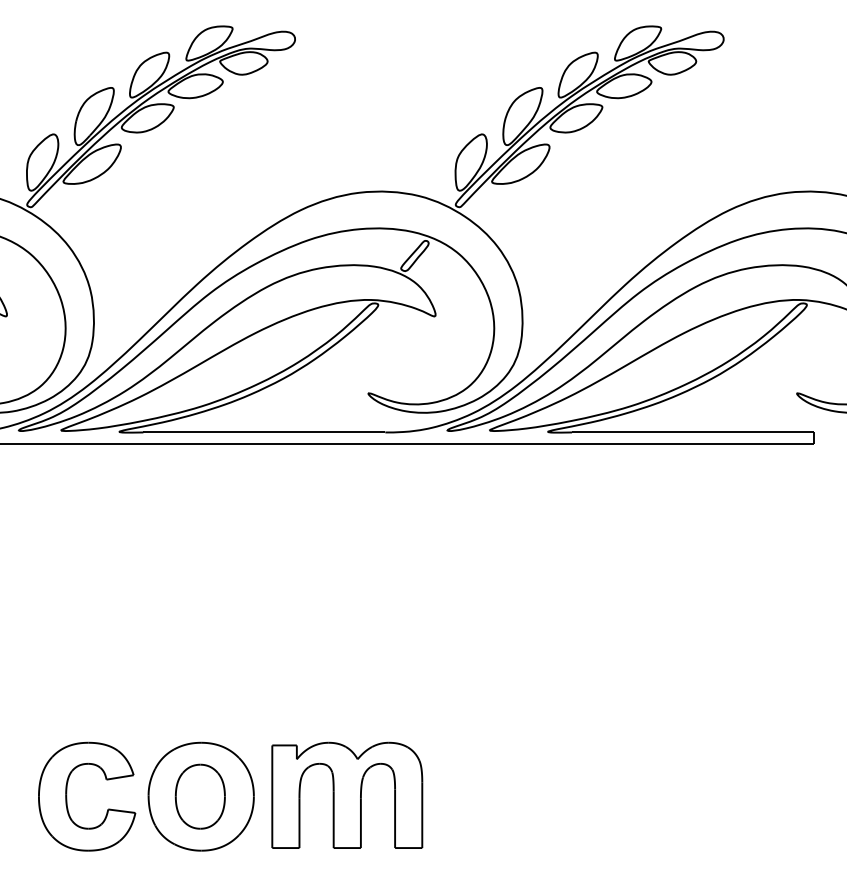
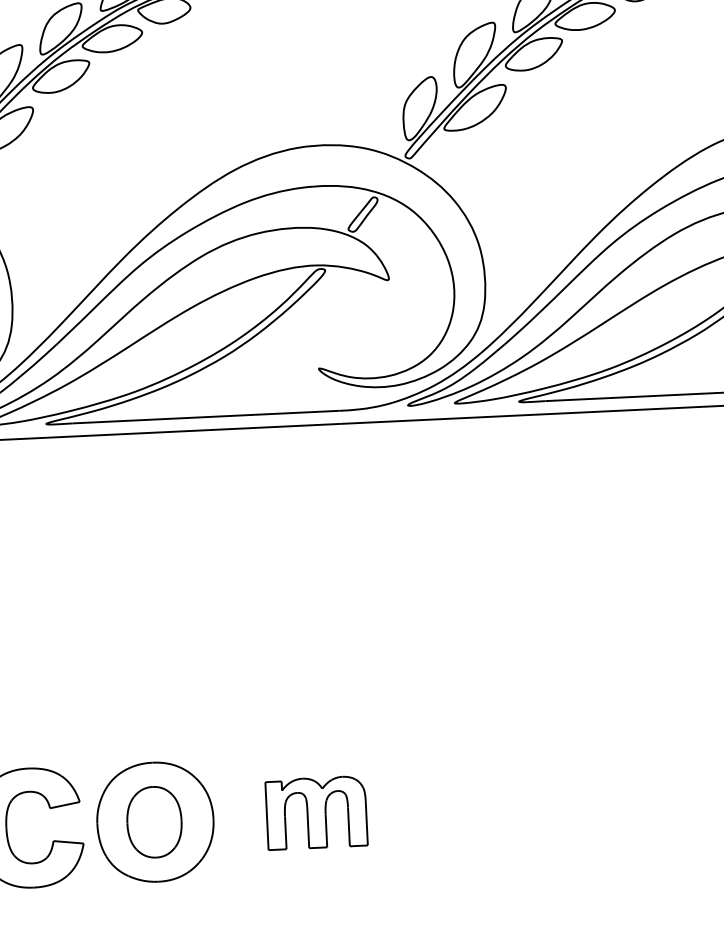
part: (347, 794) -> (316, 812), size x0.6

